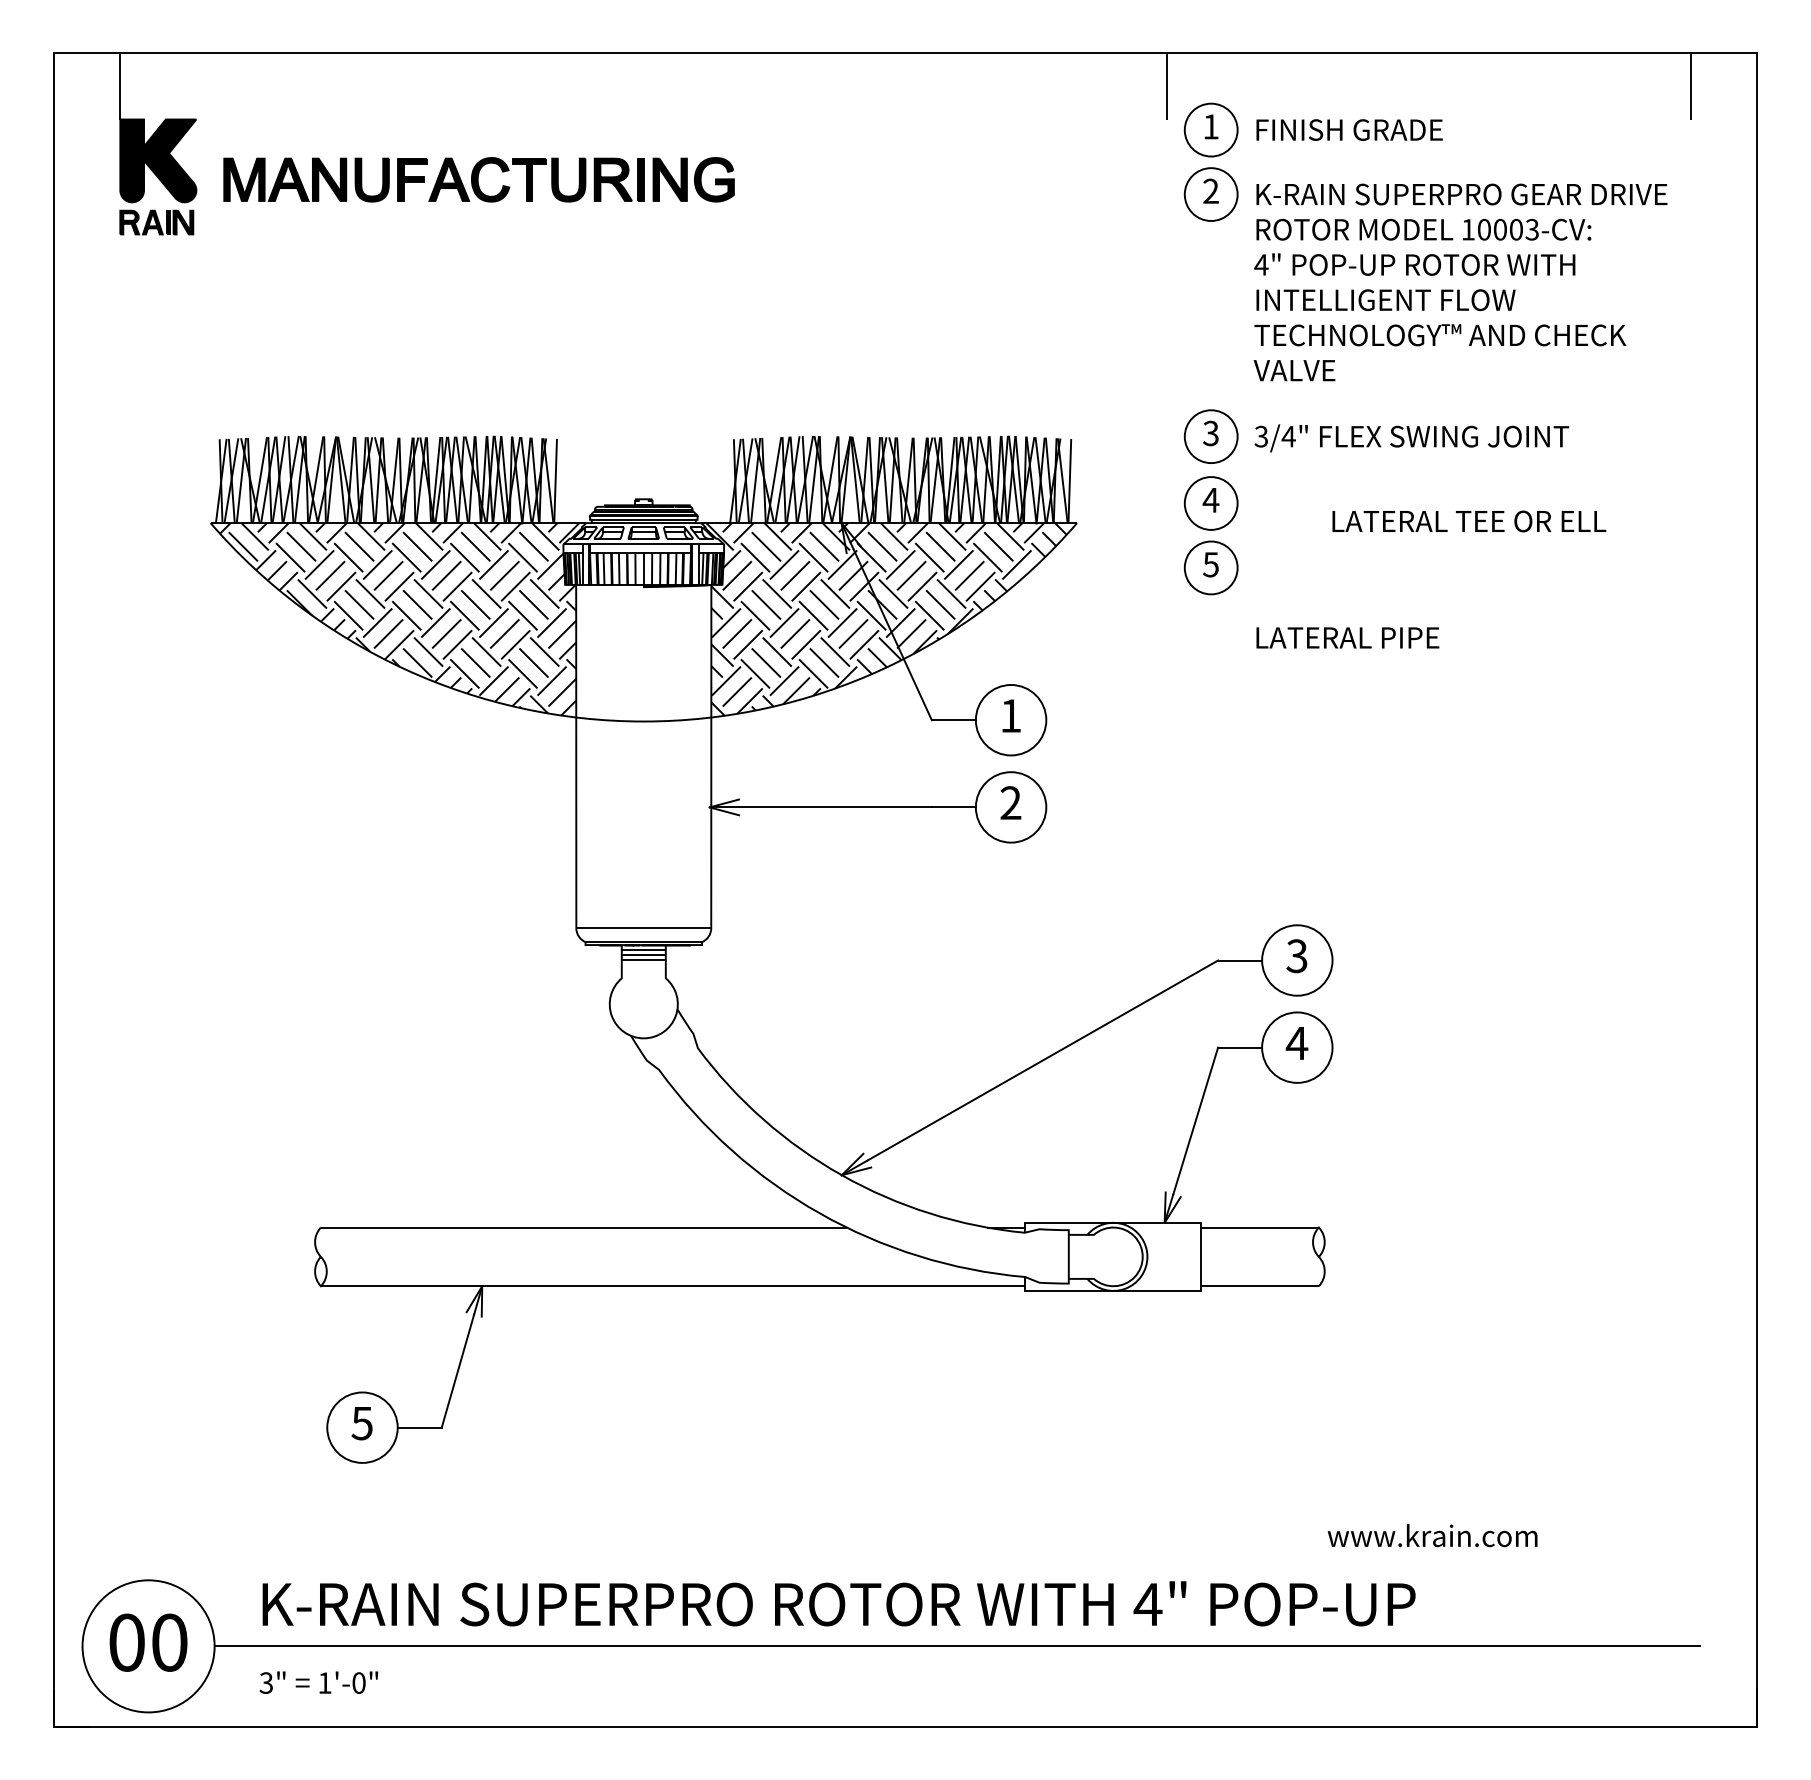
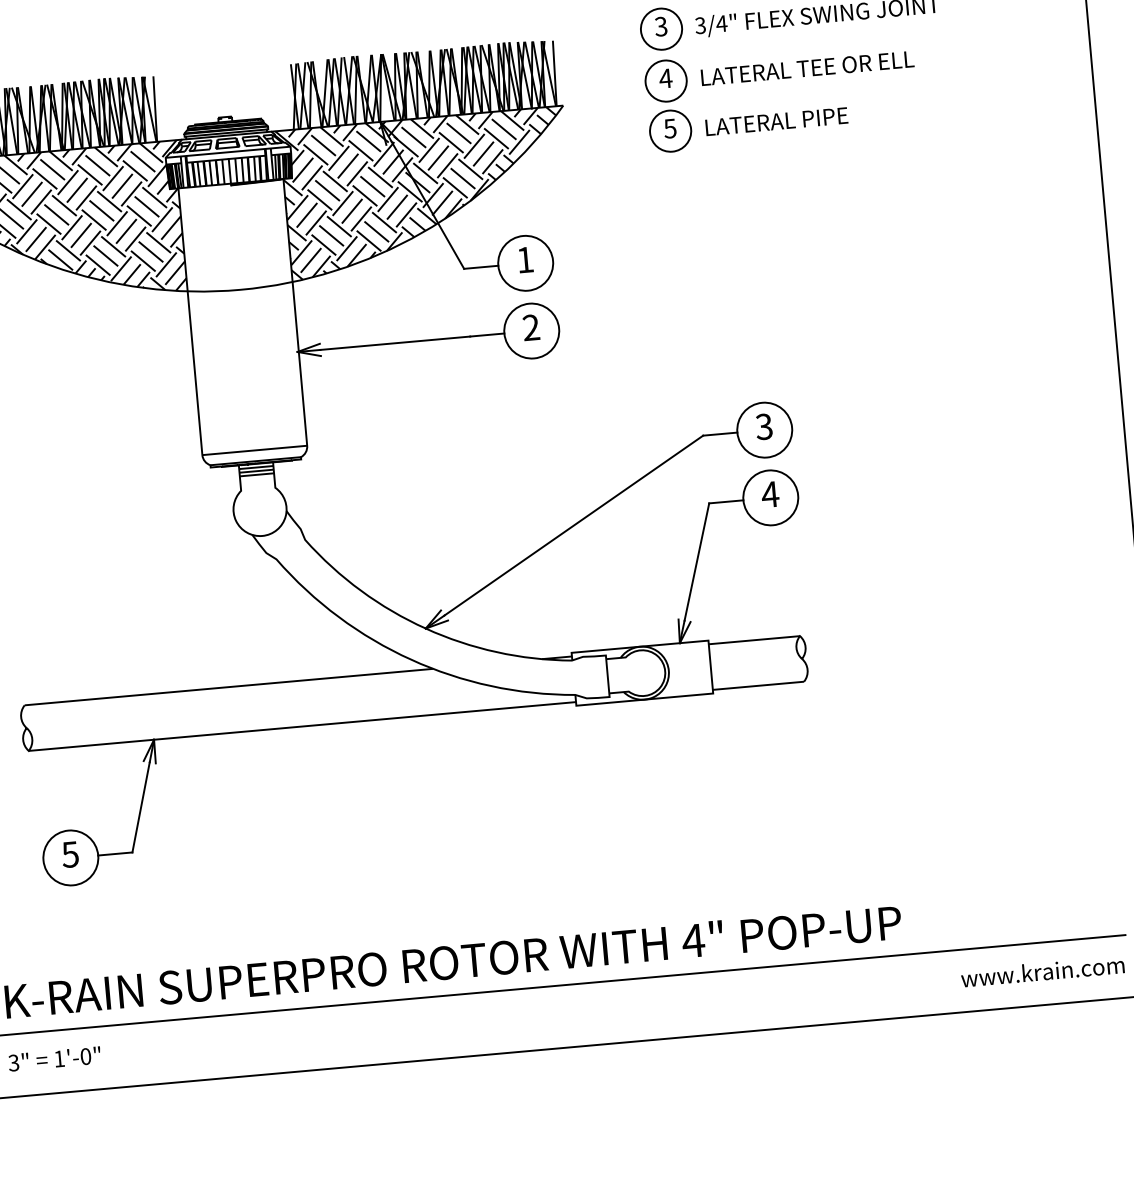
text: (1469, 521) -> (807, 68), moved
text: (1347, 637) -> (776, 121), moved
text: (1432, 1535) -> (1042, 971), moved

